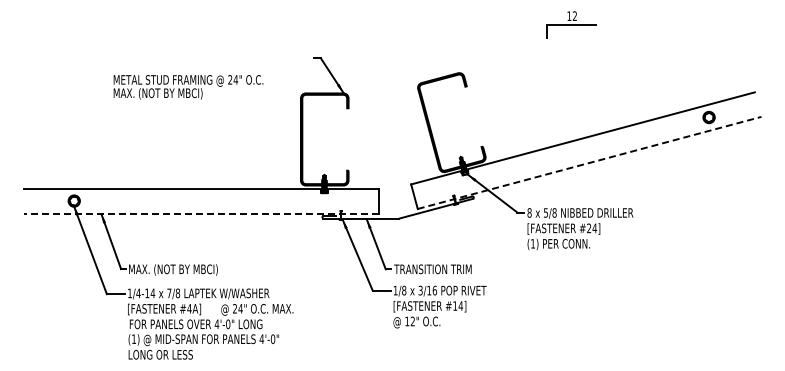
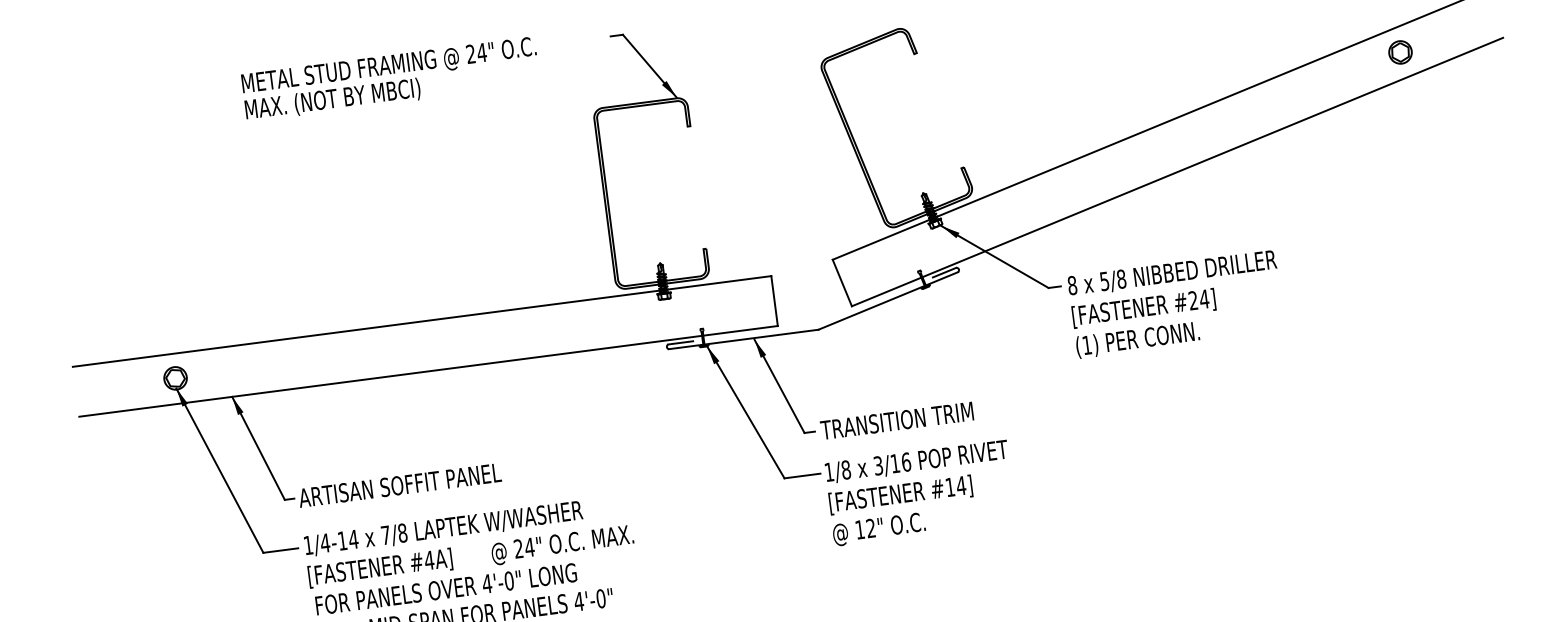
text: (188, 87) -> (390, 79), moved
line: (589, 162) -> (1177, 171), dashed -> solid
line: (201, 214) -> (428, 372), dashed -> solid
text: (179, 269) -> (399, 485), MAX. (NOT BY MBCI) -> ARTISAN SOFFIT PANEL

